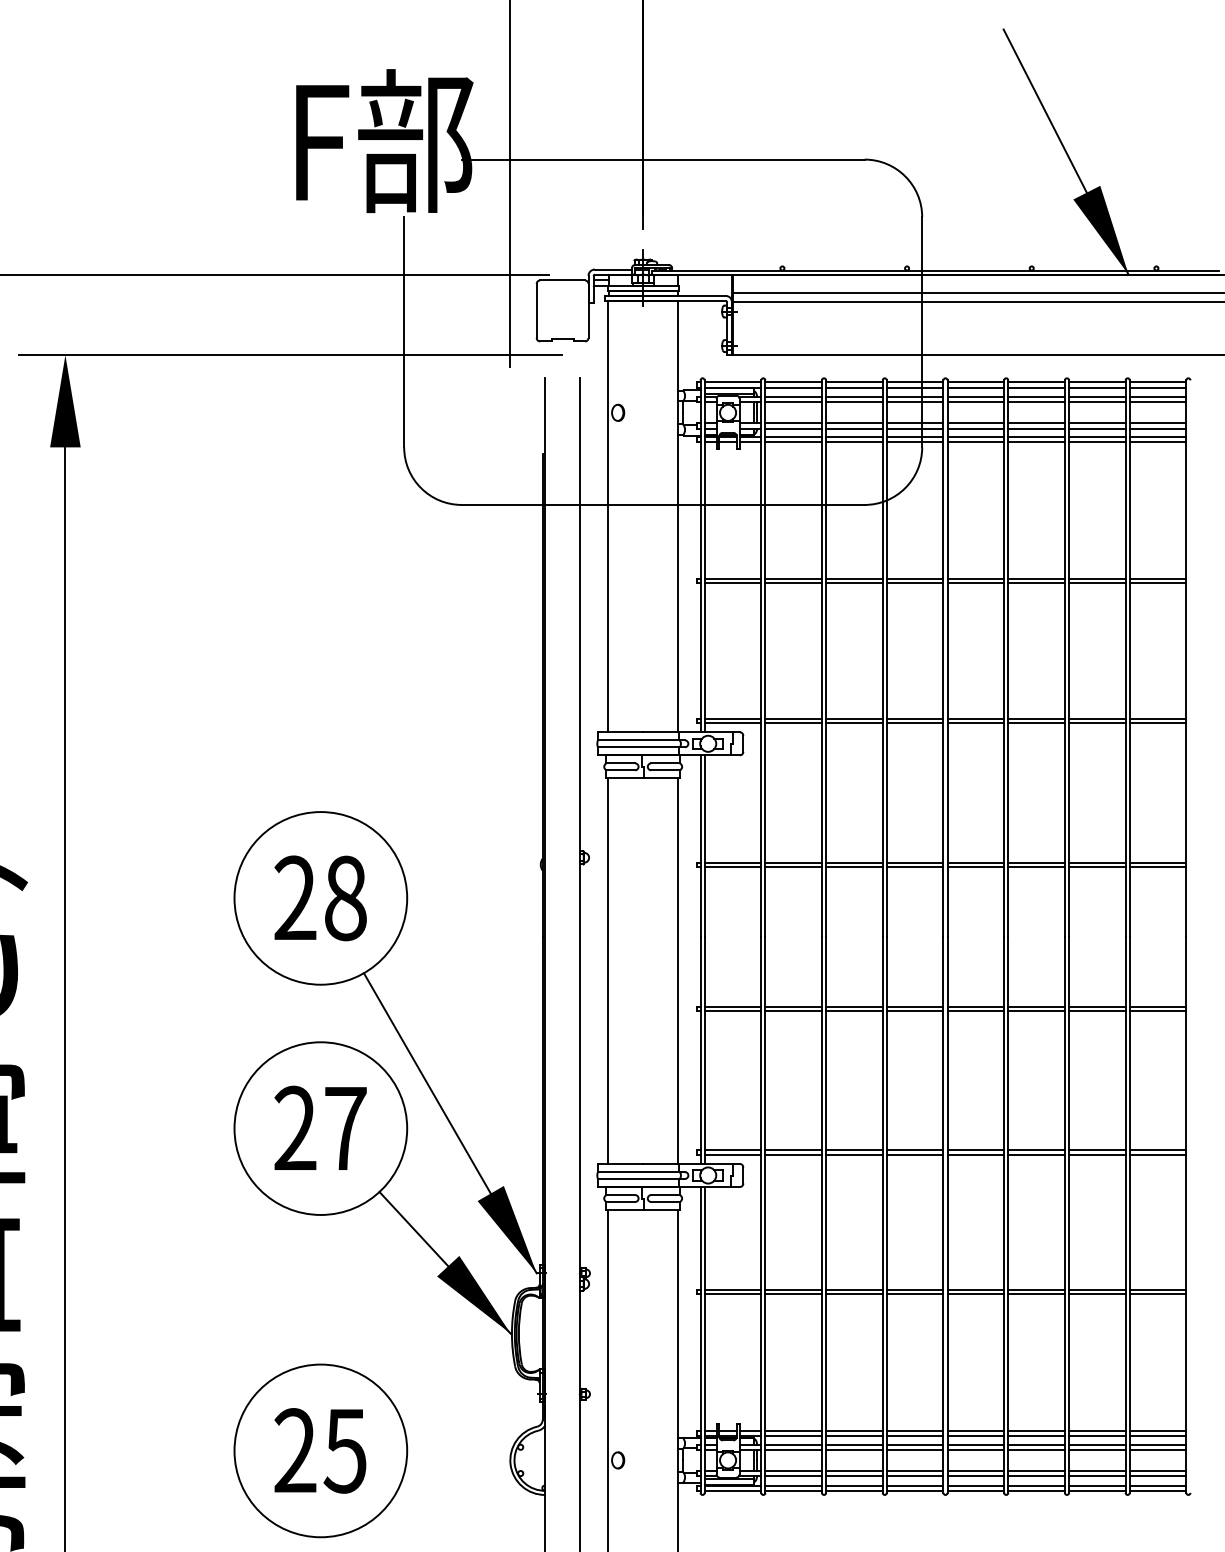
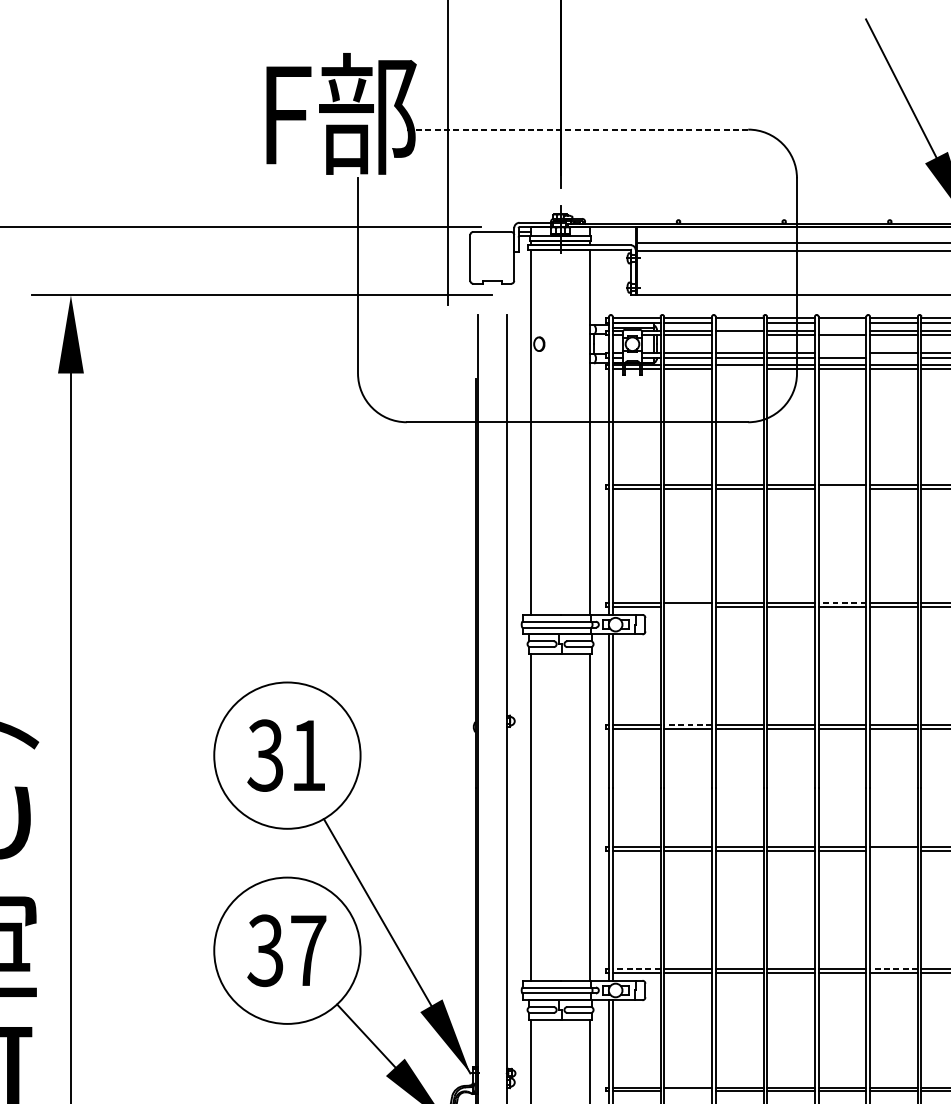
line: (663, 159) -> (577, 129), solid -> dashed
line: (854, 387) -> (739, 322), removed
line: (975, 387) -> (842, 322), removed
line: (975, 397) -> (842, 331), removed
line: (854, 402) -> (739, 335), removed
line: (975, 423) -> (842, 353), removed
line: (1036, 428) -> (893, 357), removed
line: (854, 442) -> (739, 369), removed
line: (975, 583) -> (842, 488), removed
line: (975, 718) -> (842, 603), solid -> dashed
line: (793, 722) -> (687, 606), removed
line: (793, 862) -> (687, 725), solid -> dashed
text: (319, 898) -> (286, 755), 28 -> 31
line: (1036, 1010) -> (893, 850), removed
text: (294, 1128) -> (265, 950), 27 -> 37
line: (732, 1150) -> (636, 969), solid -> dashed
line: (1036, 1150) -> (893, 969), solid -> dashed
line: (793, 1294) -> (687, 1091), removed

